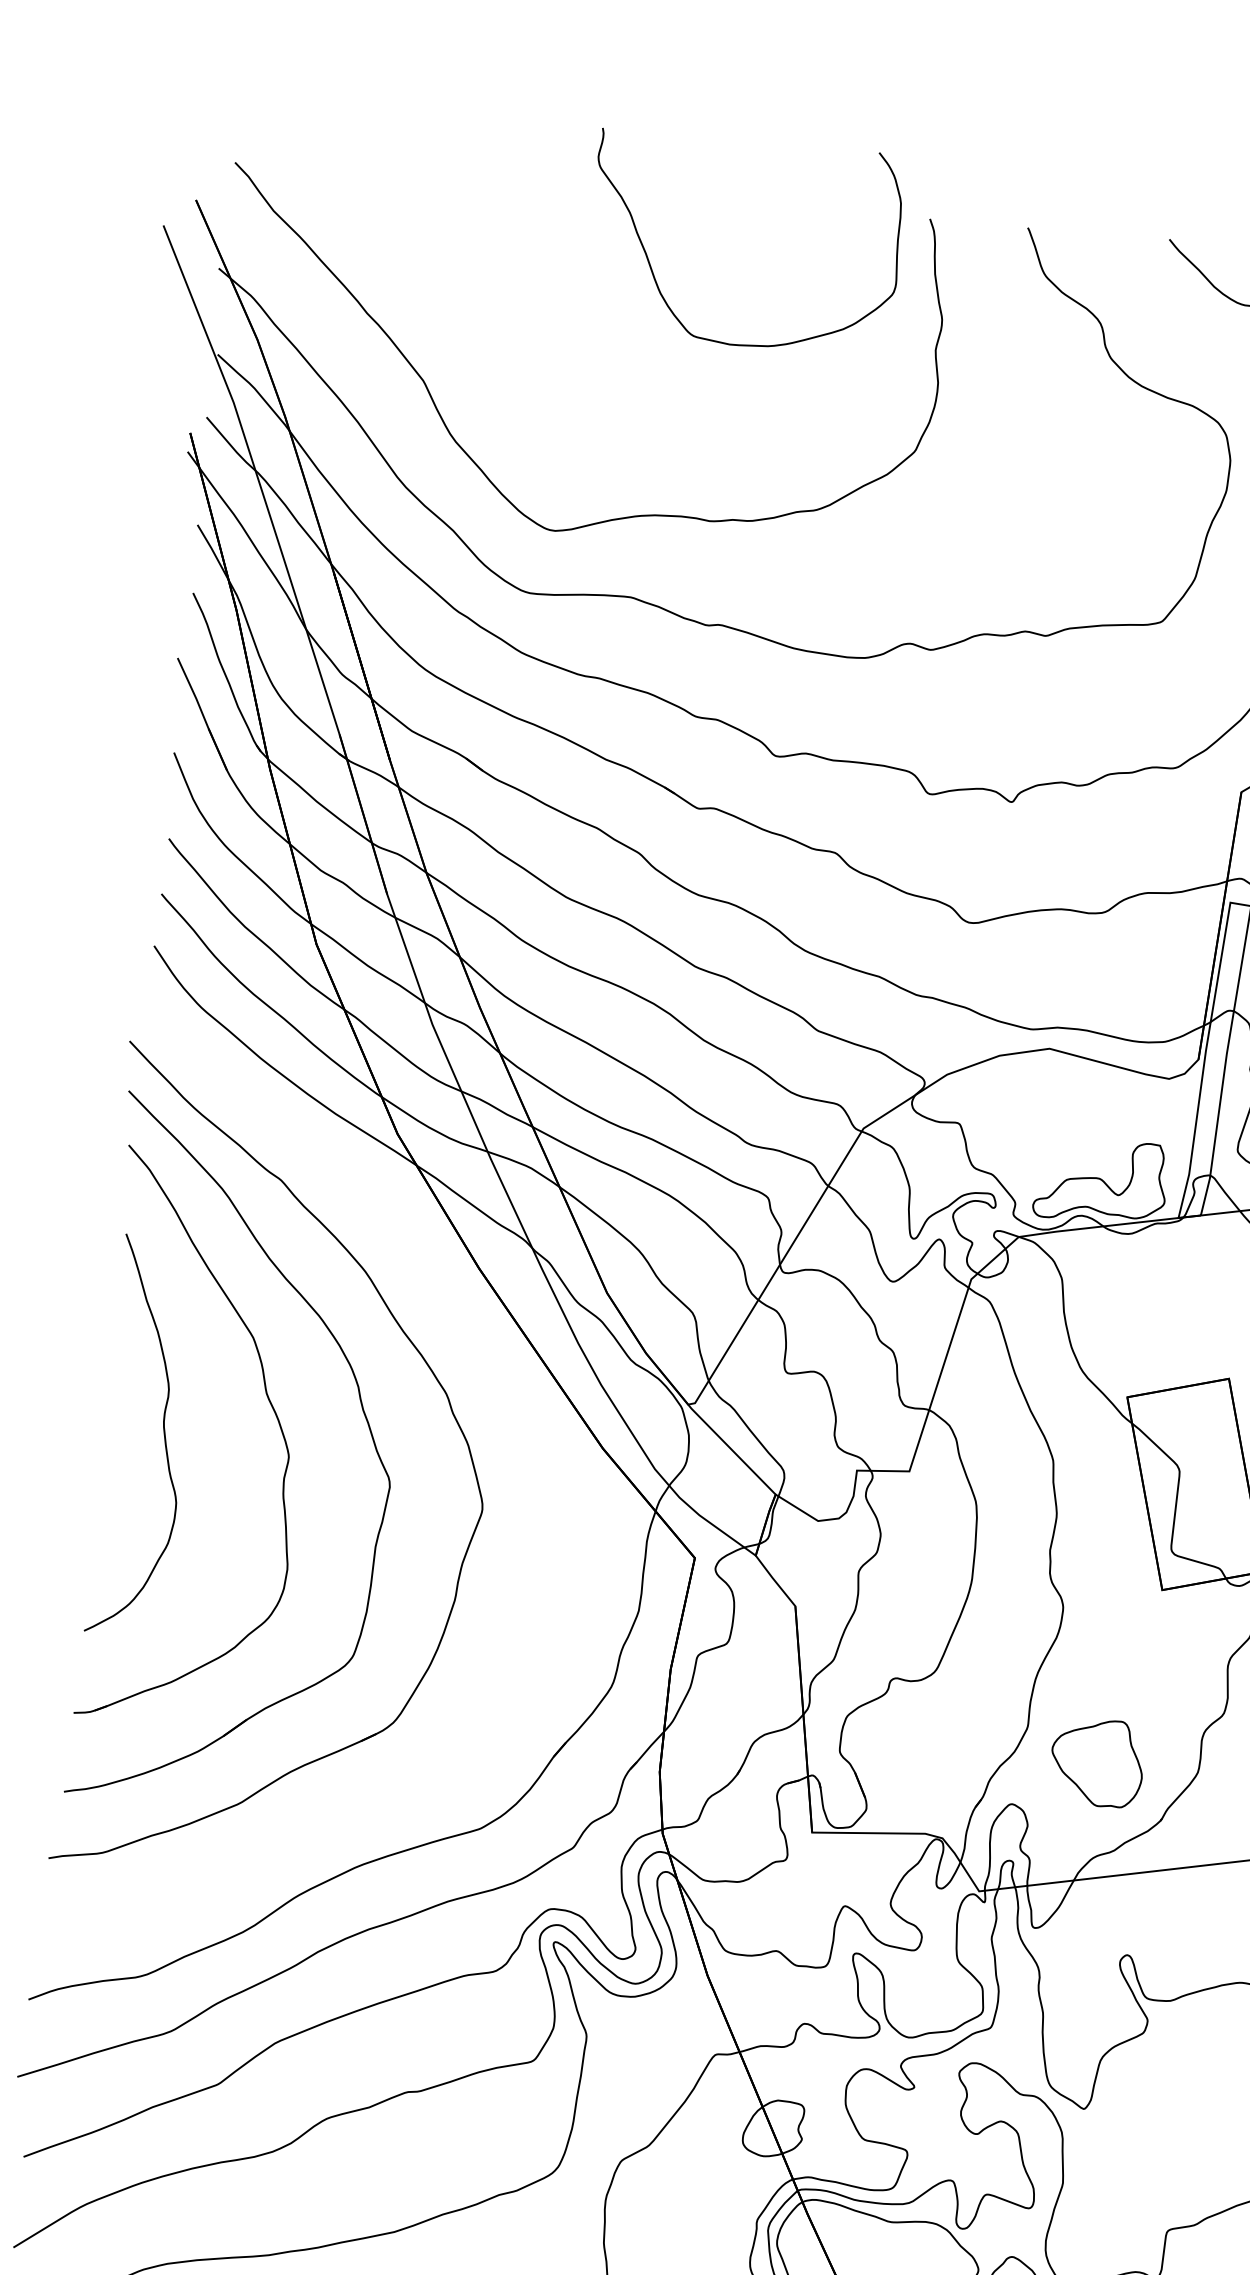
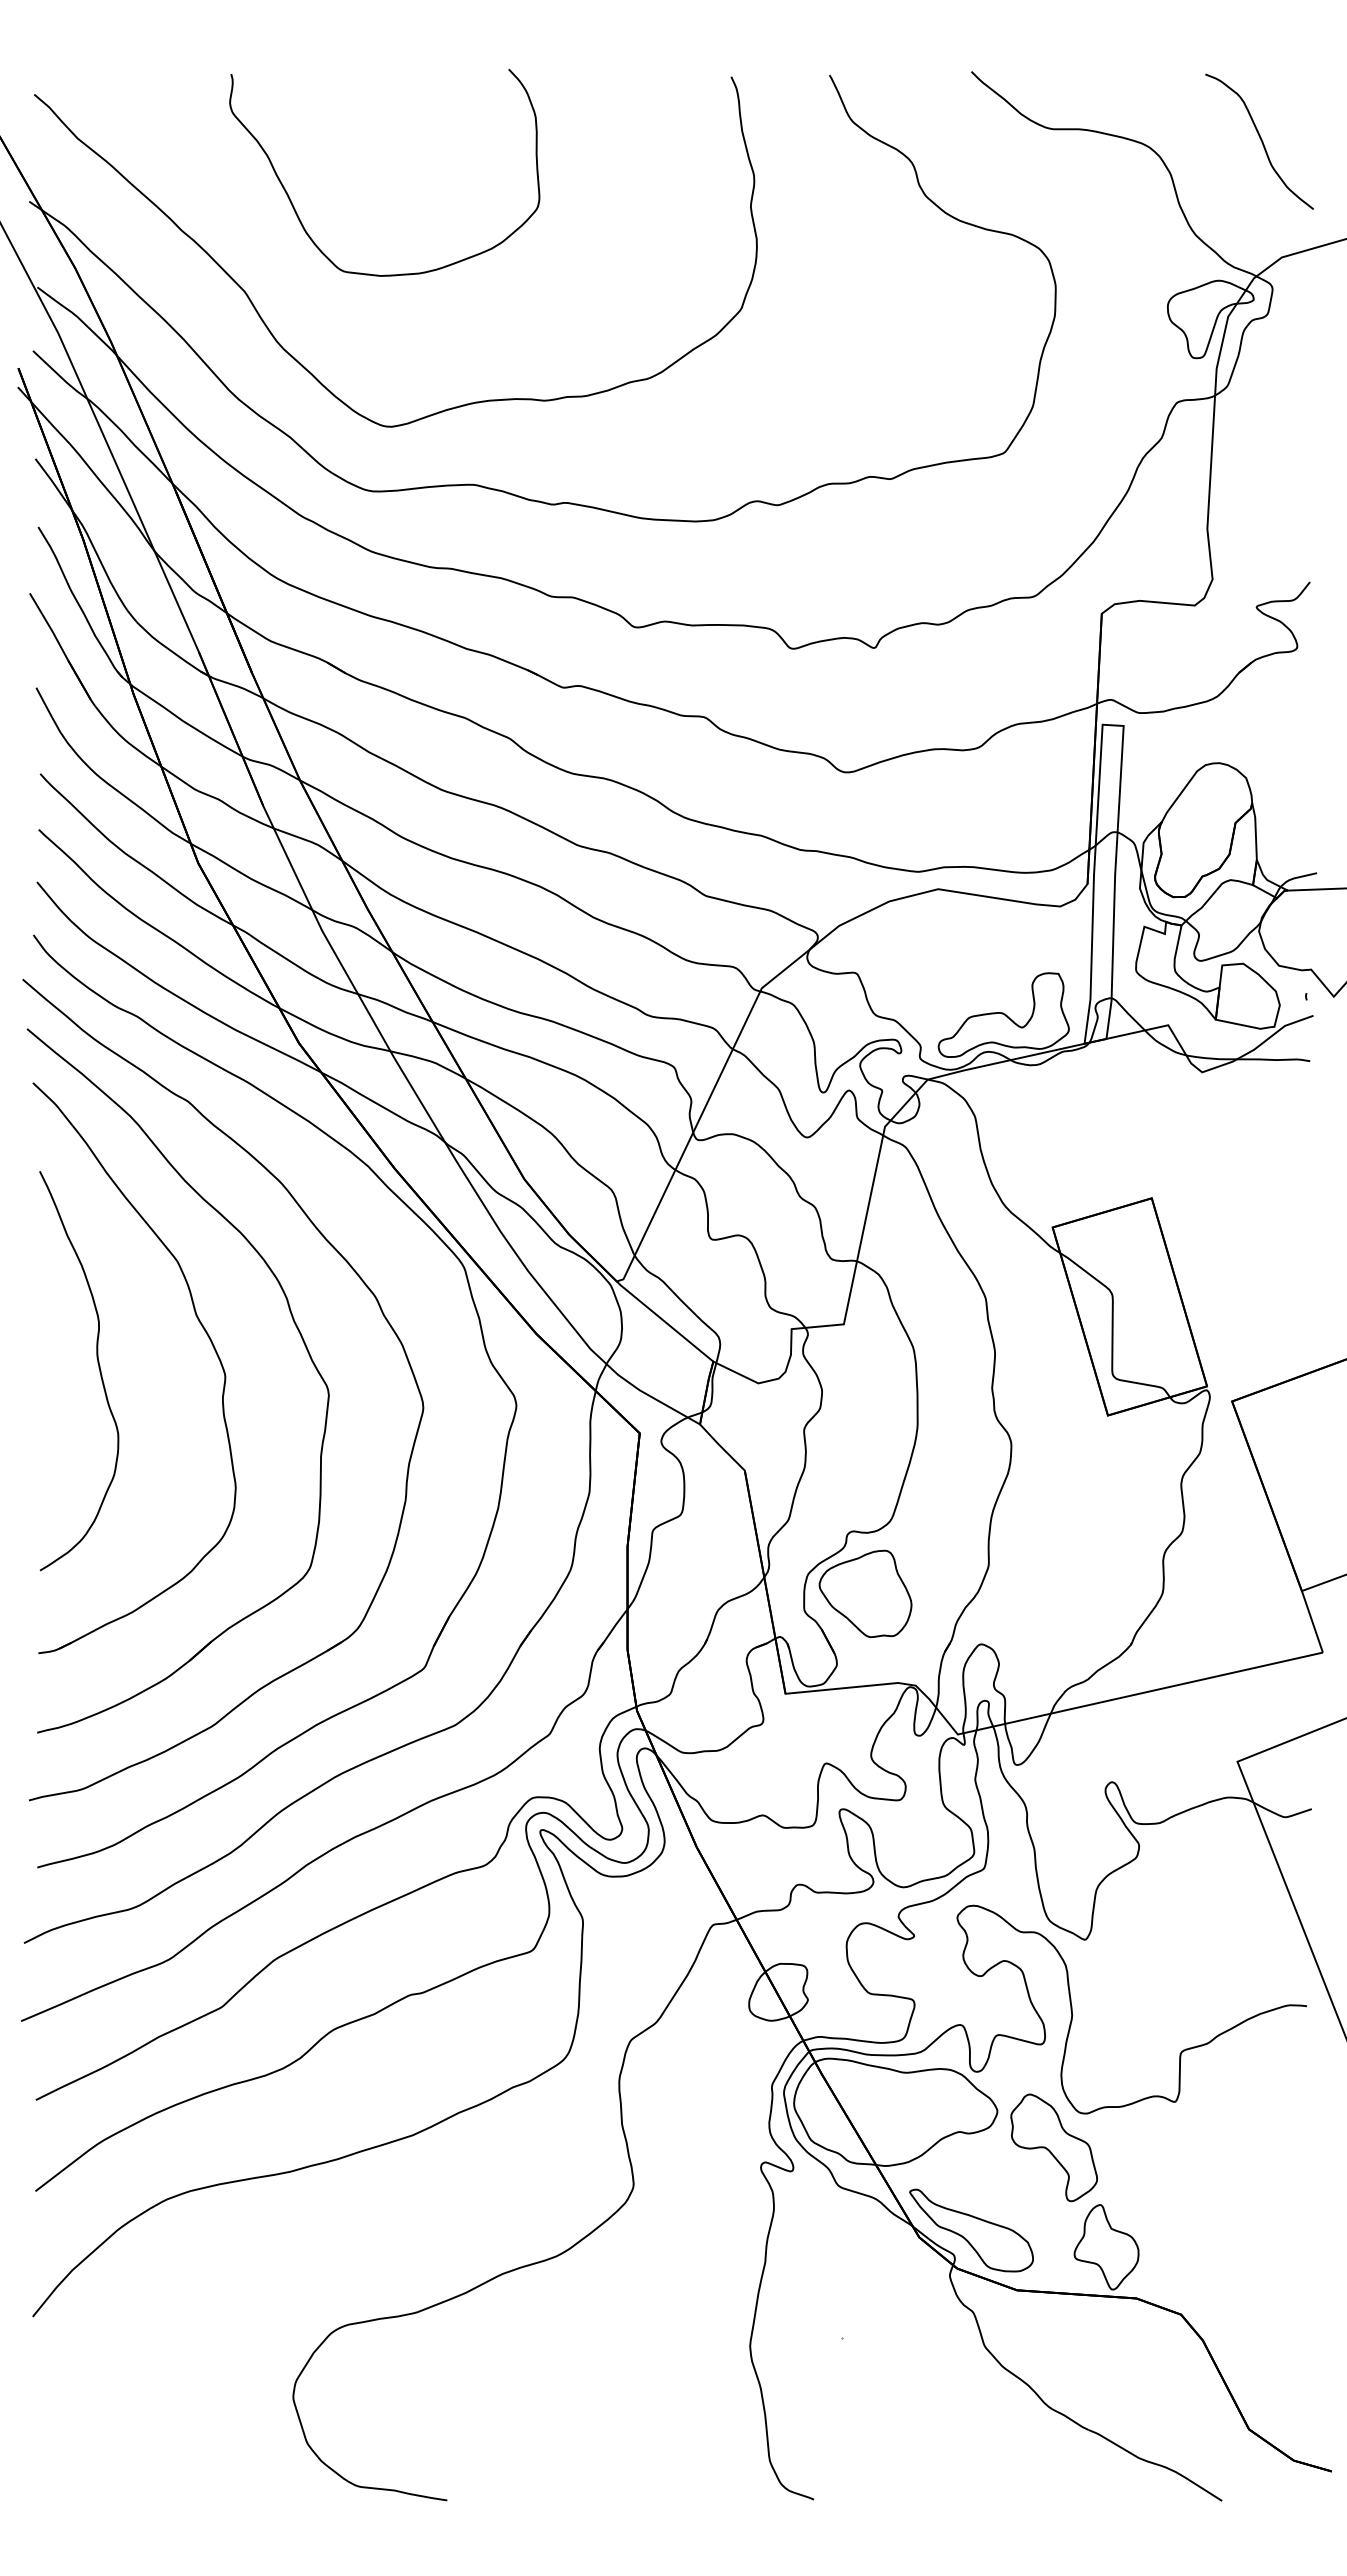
curve: (652, 268) -> (295, 208), moved
part: (548, 1454) -> (483, 1345), added
part: (1097, 1762) -> (865, 1593), moved

